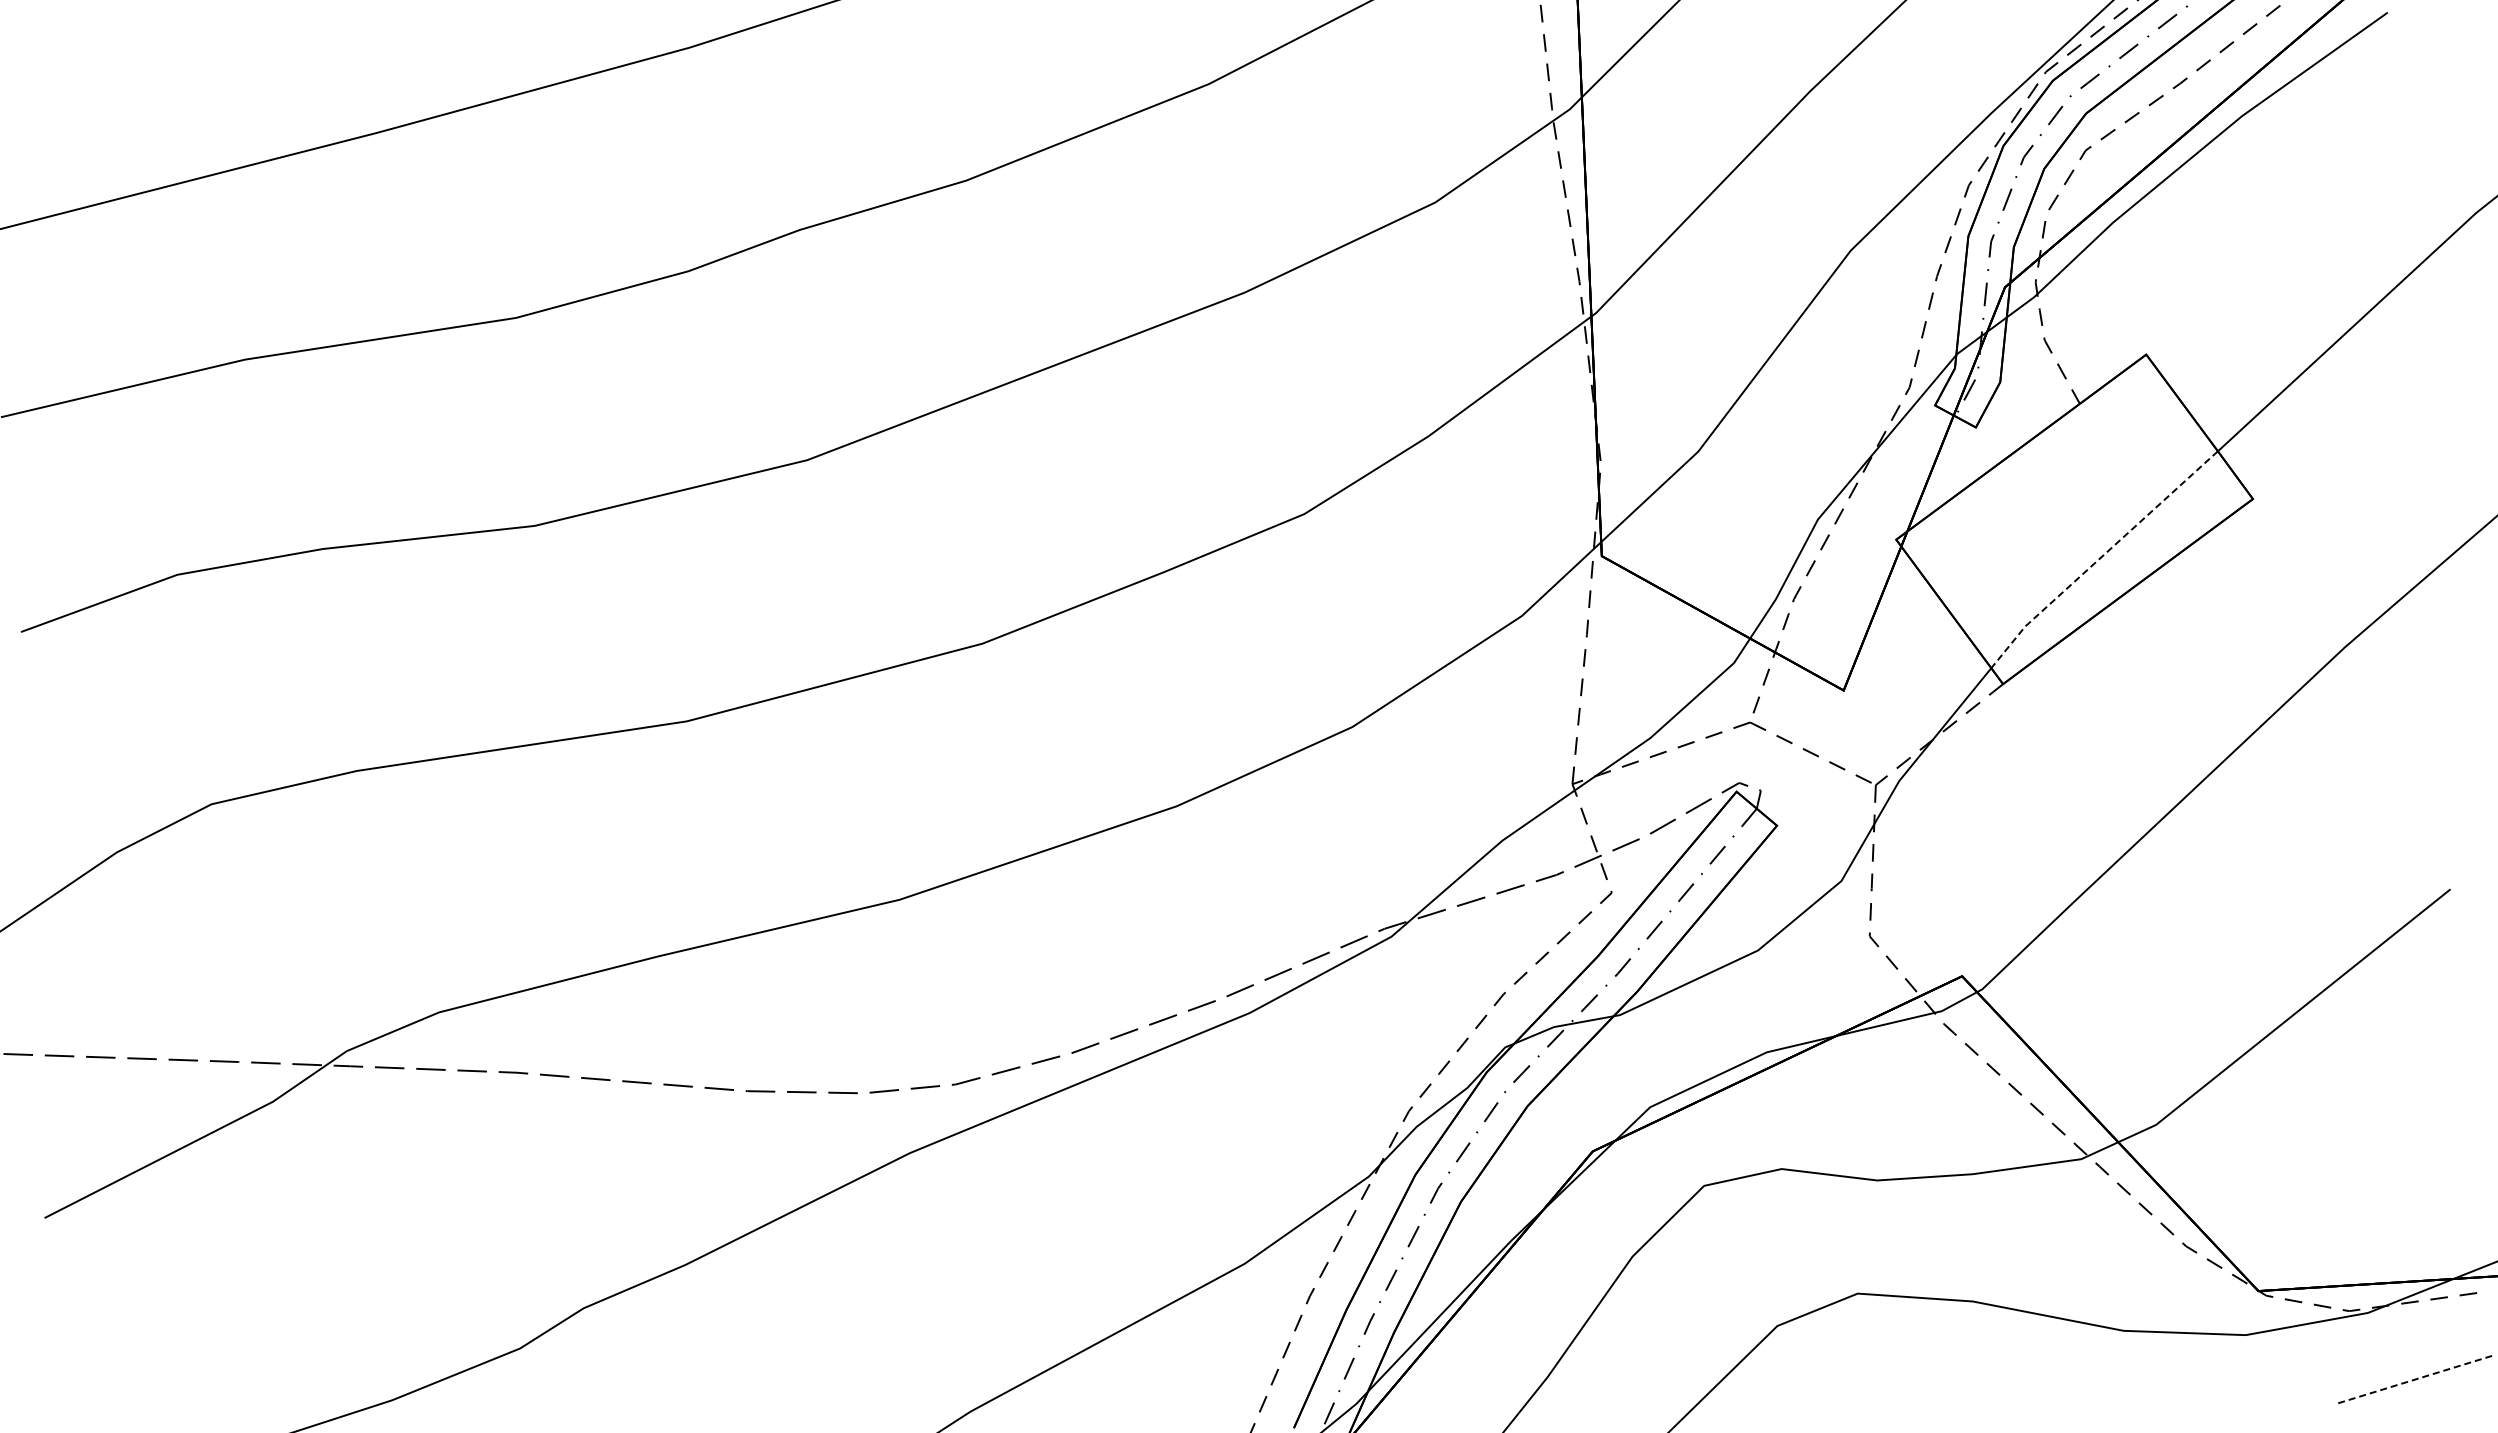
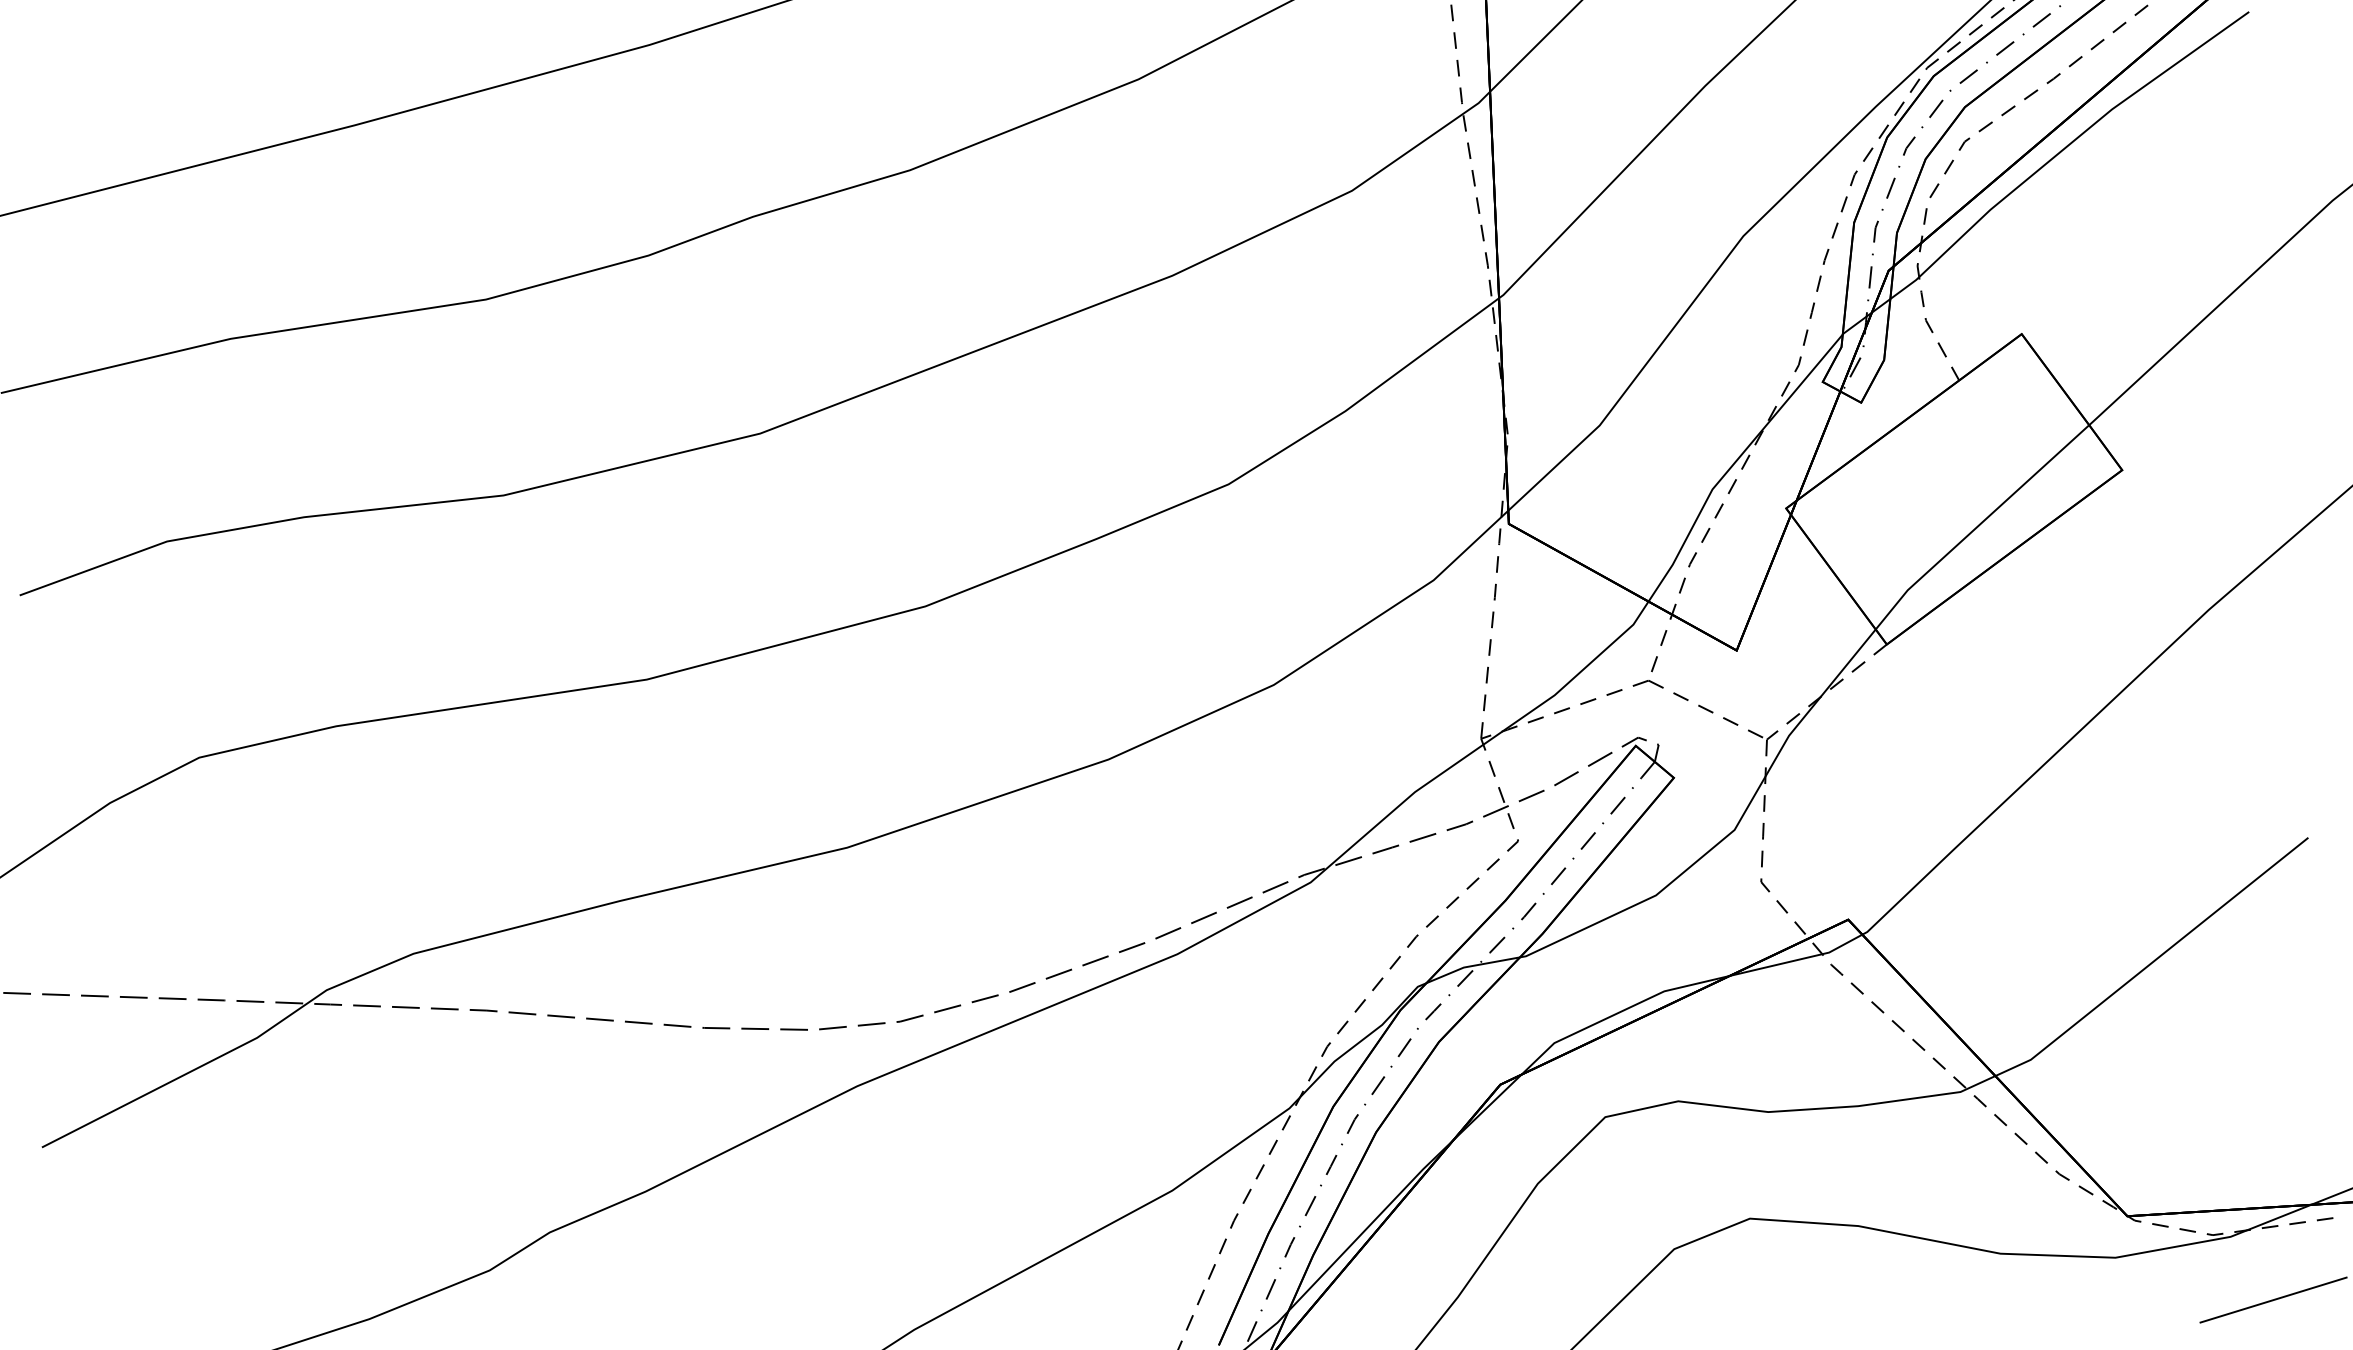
line: (2101, 557) -> (1979, 525), dashed -> solid
line: (2413, 1380) -> (2273, 1300), dashed -> solid

